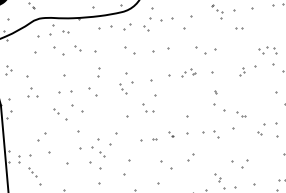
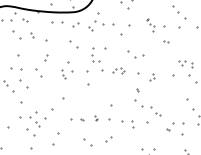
part: (242, 71) -> (152, 77), moved
part: (148, 107) -> (95, 58), moved
part: (241, 114) -> (155, 111), size x1.6

